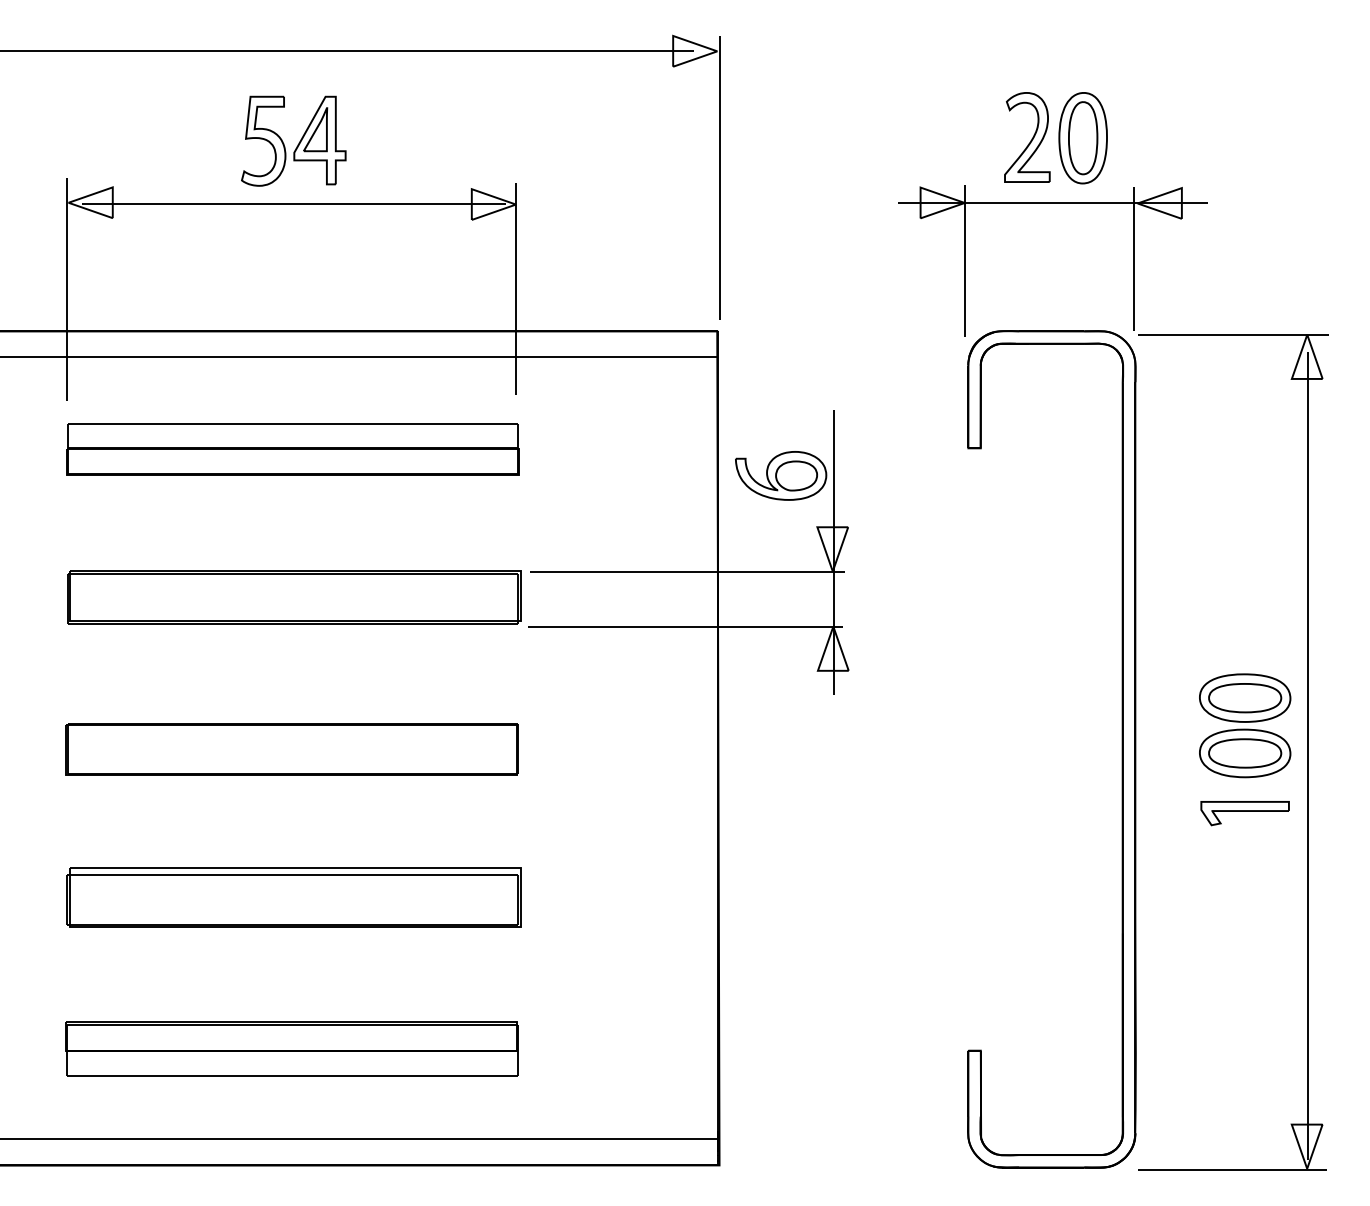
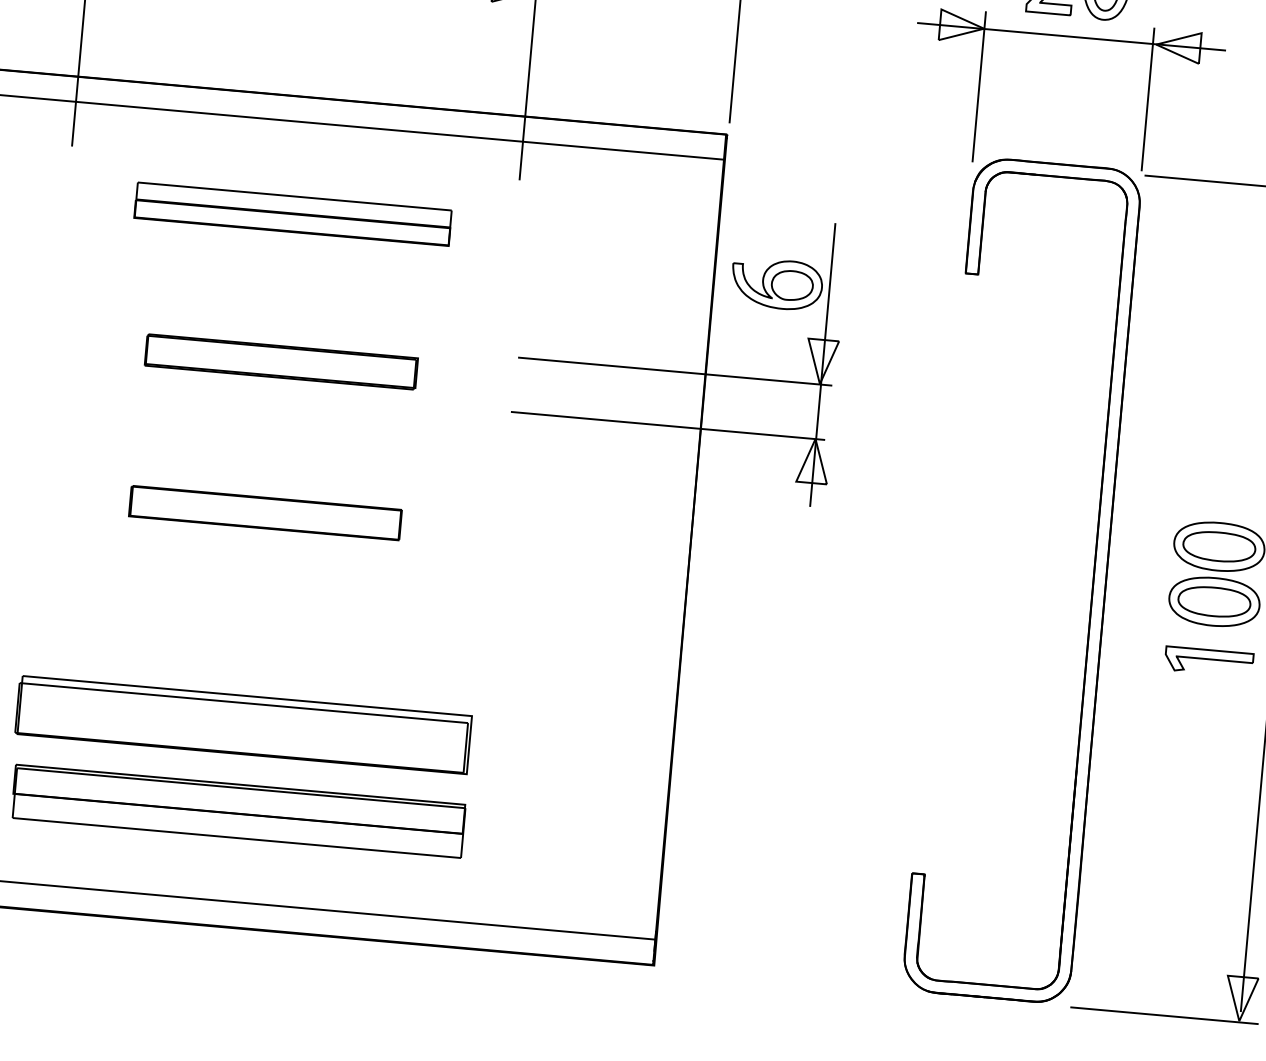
part: (292, 449) -> (292, 214), size x0.7
part: (294, 597) -> (281, 362), size x0.6
part: (291, 749) -> (264, 513), size x0.6
part: (293, 897) -> (242, 725), moved

